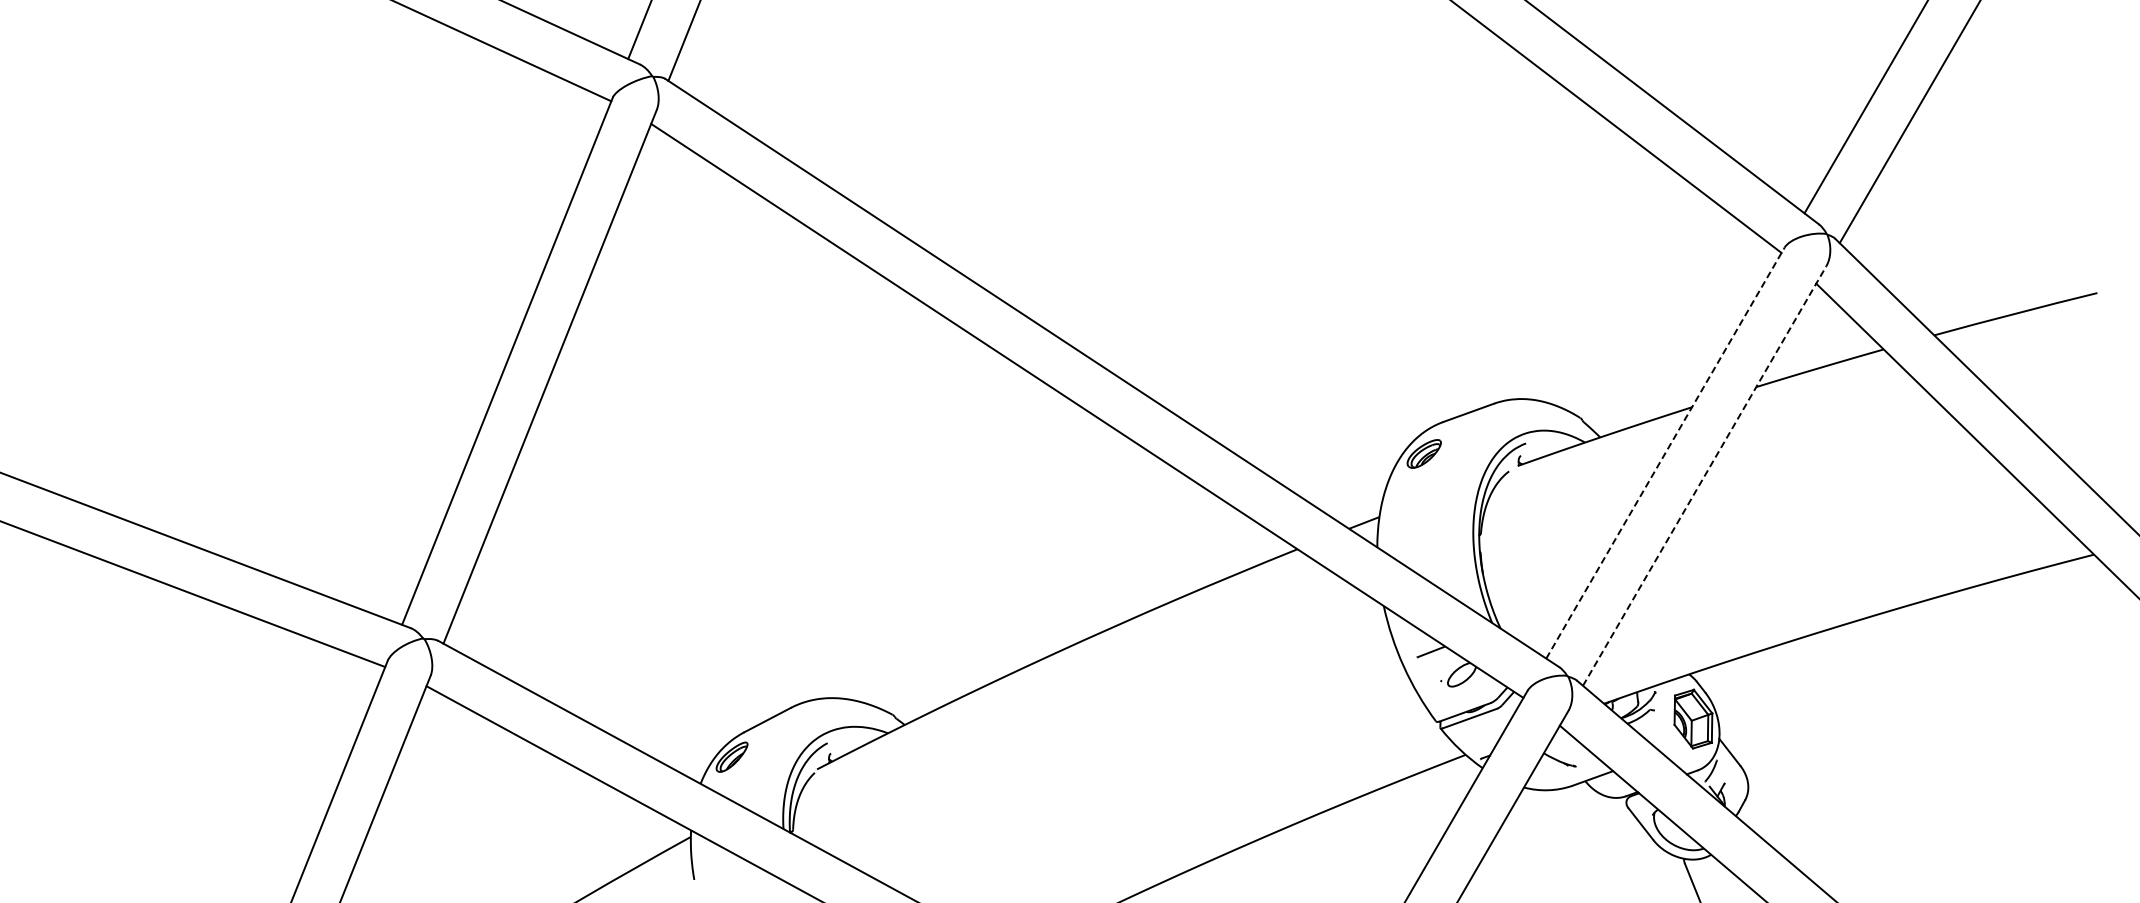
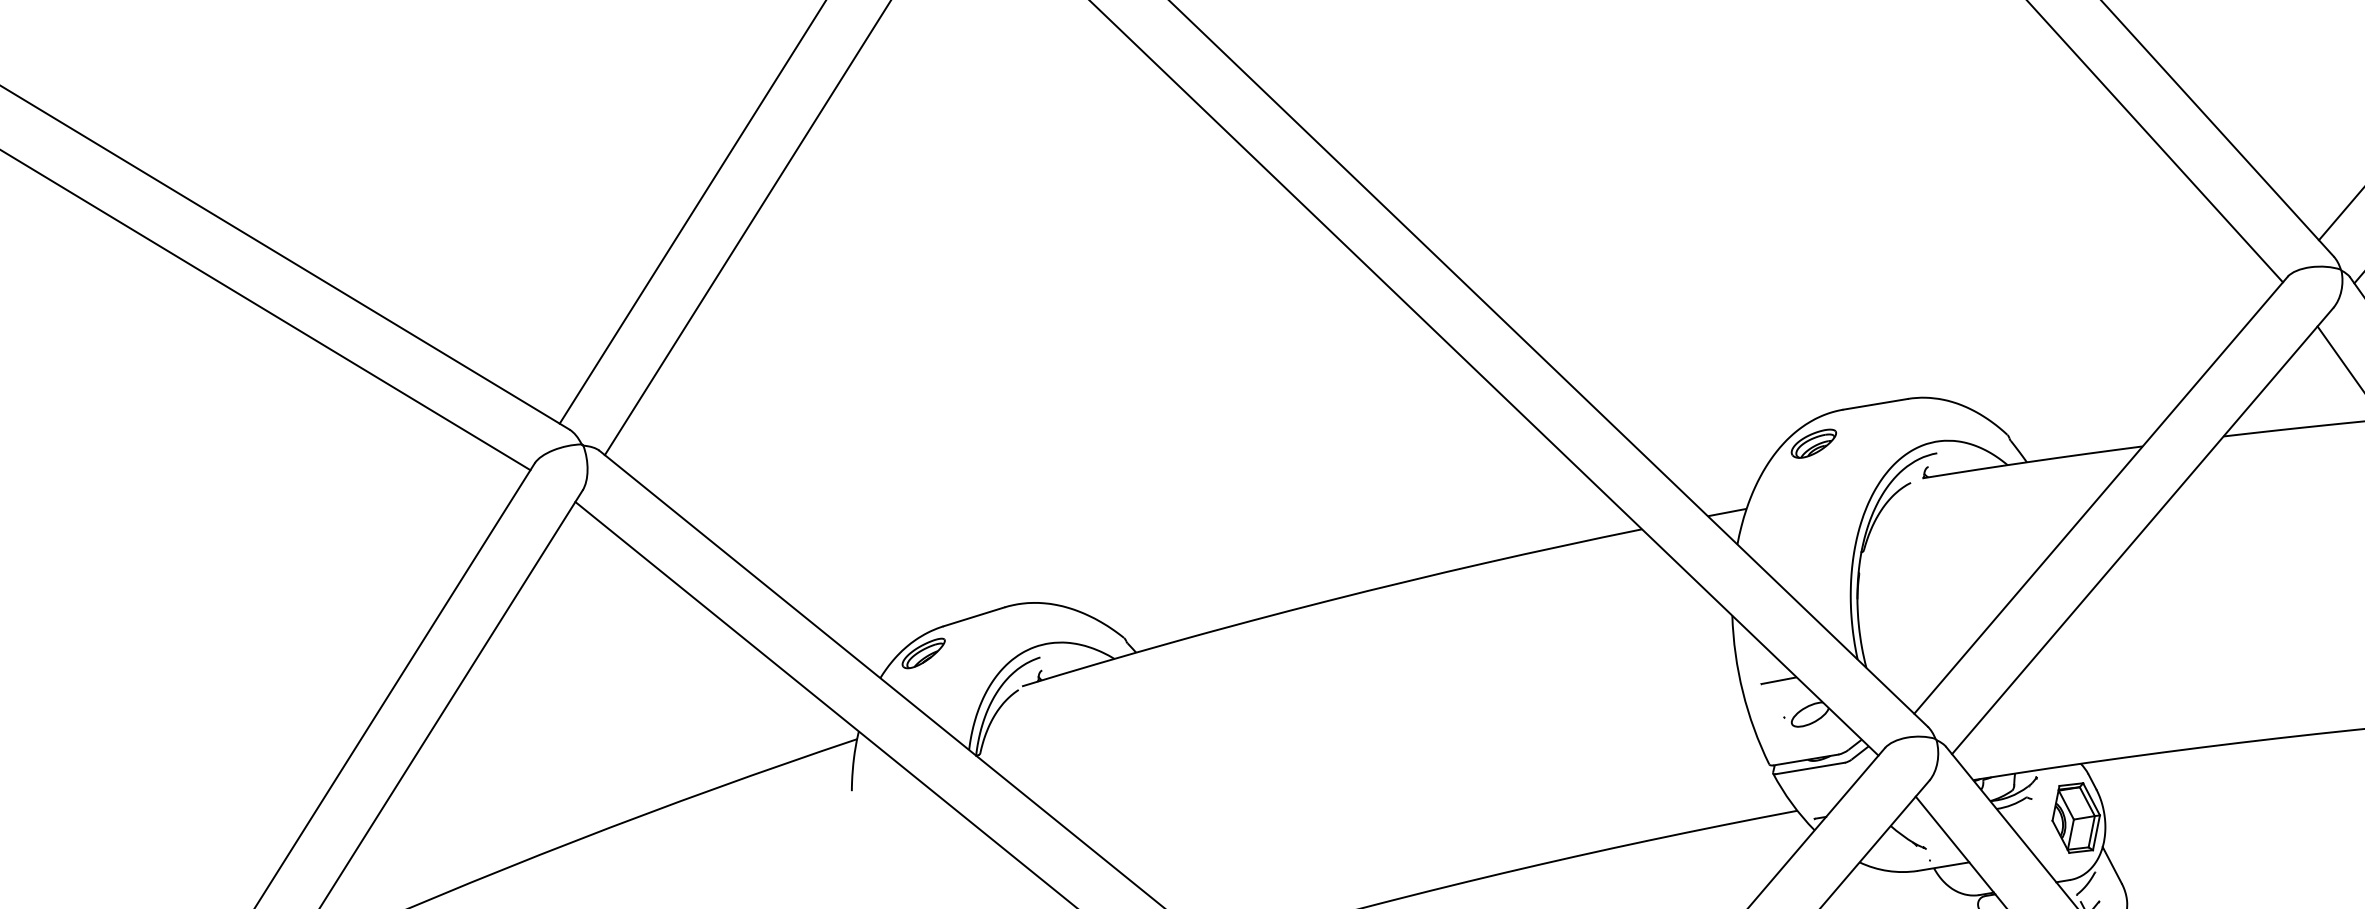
line: (1665, 453) -> (2101, 495), dashed -> solid
line: (1704, 475) -> (2142, 530), dashed -> solid

